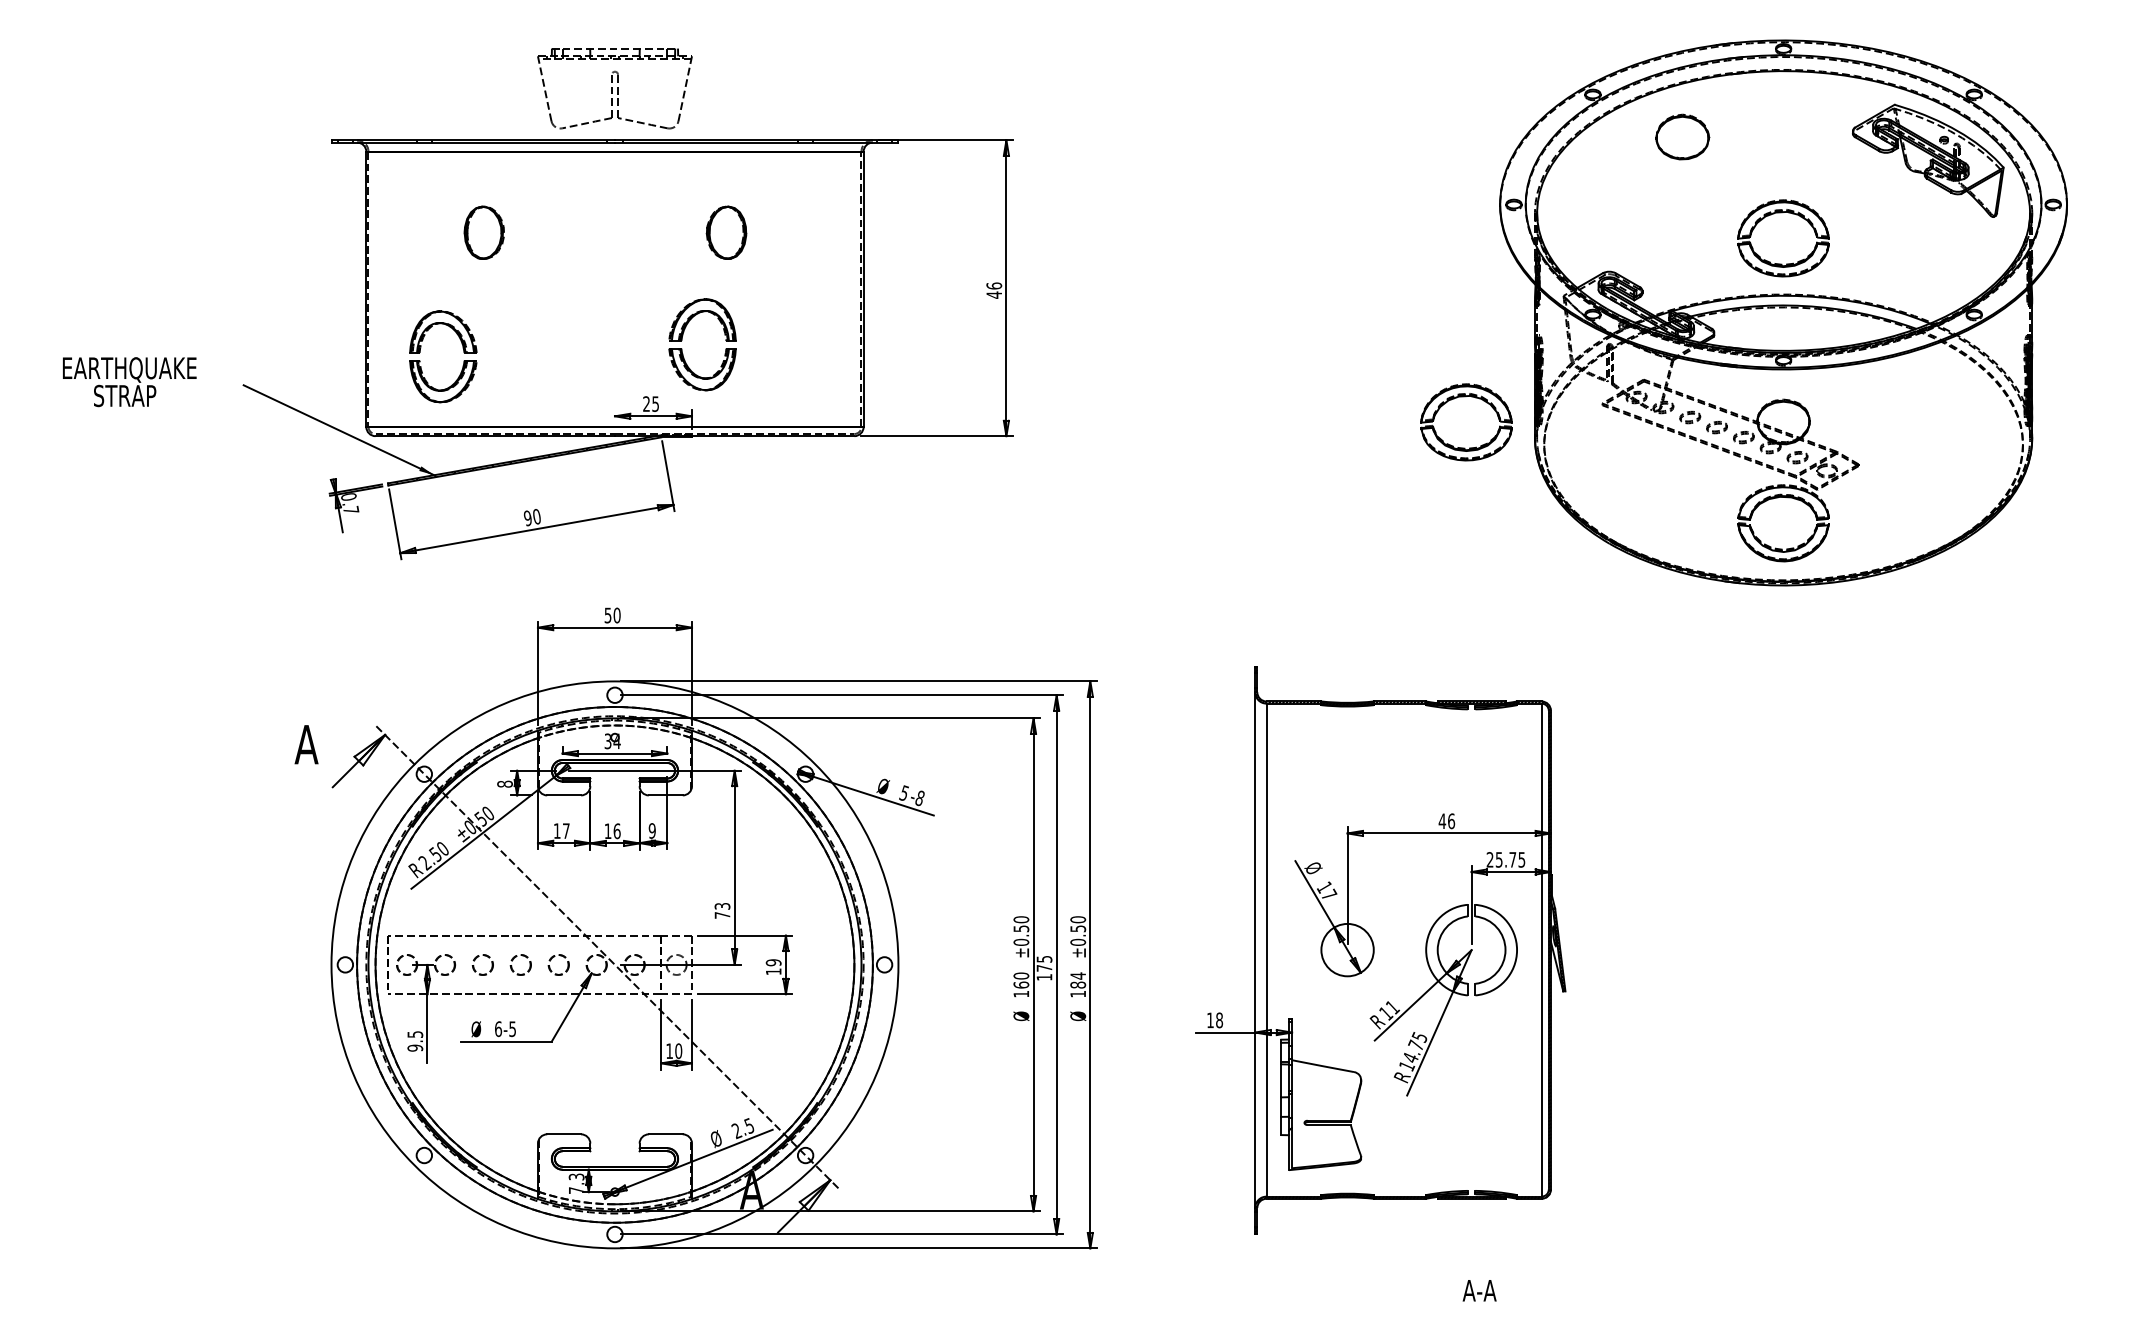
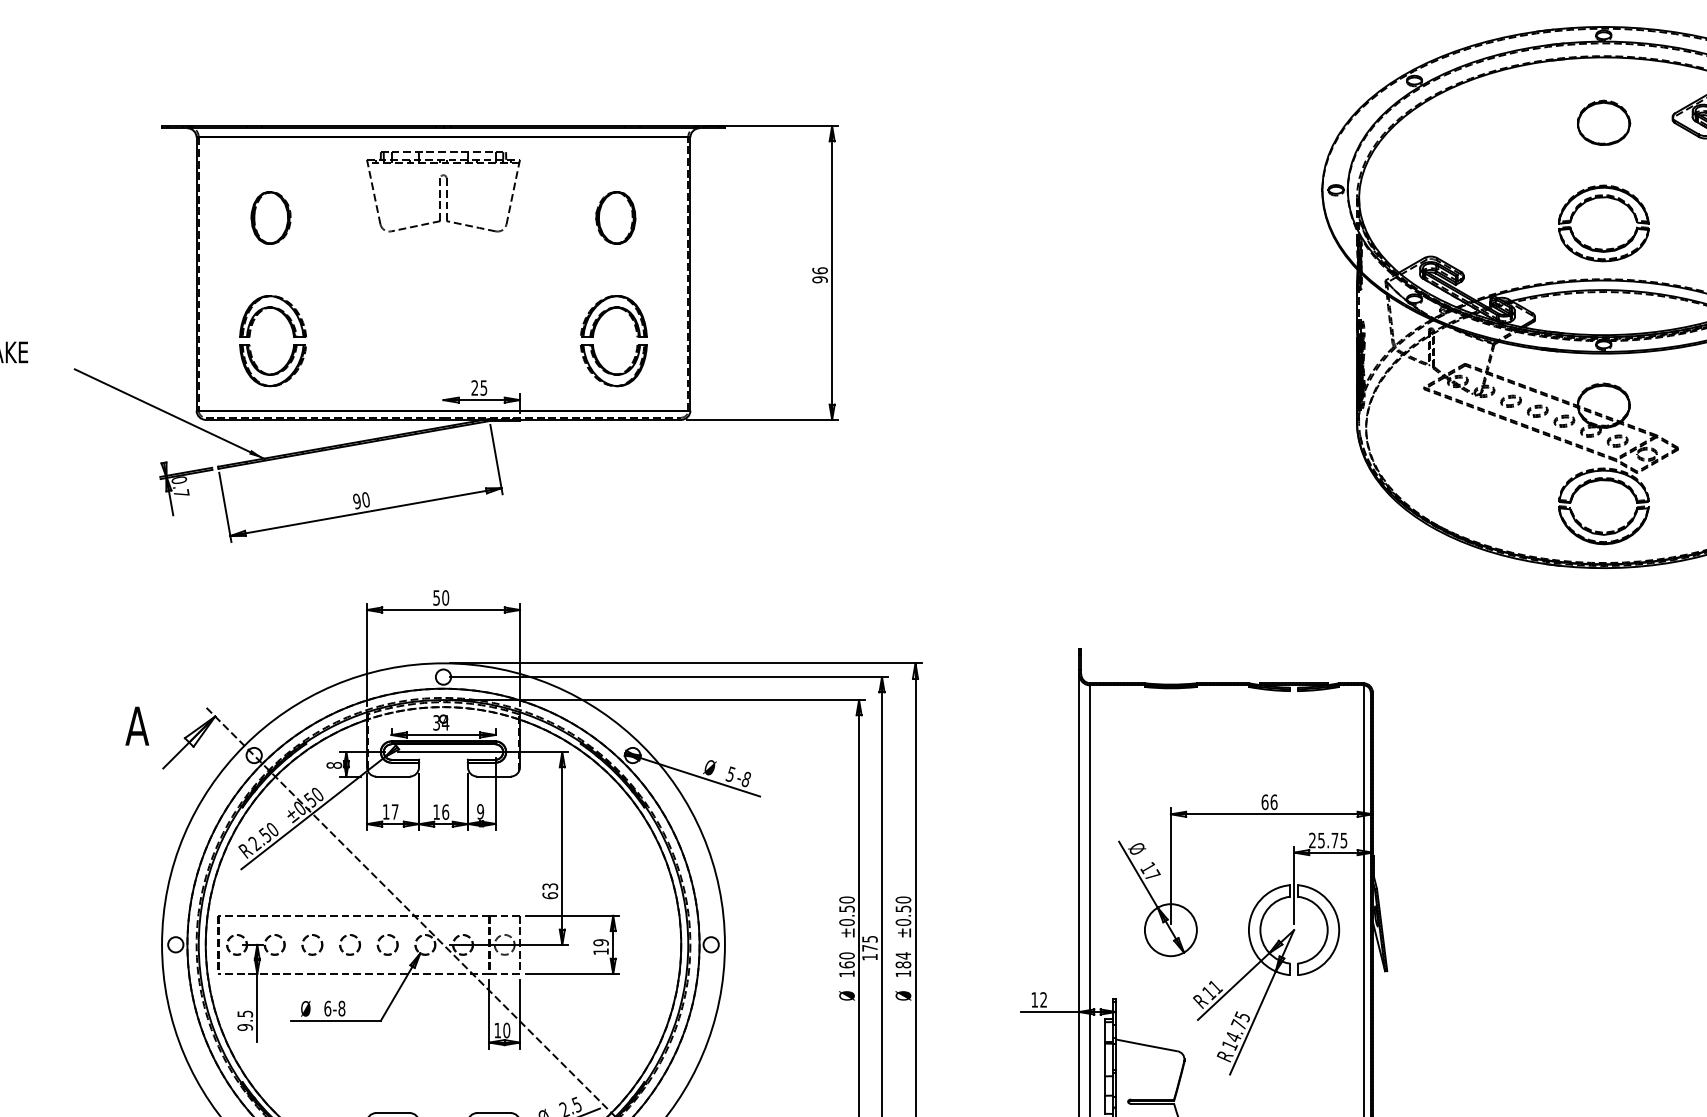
part: (614, 88) -> (443, 191), moved
part: (1682, 136) -> (1603, 122), moved
part: (483, 232) -> (270, 217), moved
part: (726, 232) -> (615, 217), moved
text: (994, 294) -> (820, 279), 46 -> 96
part: (682, 340) -> (593, 336), moved
part: (1465, 397) -> (1287, 381), removed
text: (1442, 821) -> (1265, 802), 46 -> 66
text: (722, 914) -> (550, 894), 73 -> 63
text: (1219, 1020) -> (1043, 1000), 18 -> 12
text: (512, 1029) -> (341, 1008), 6-5 -> 6-8

